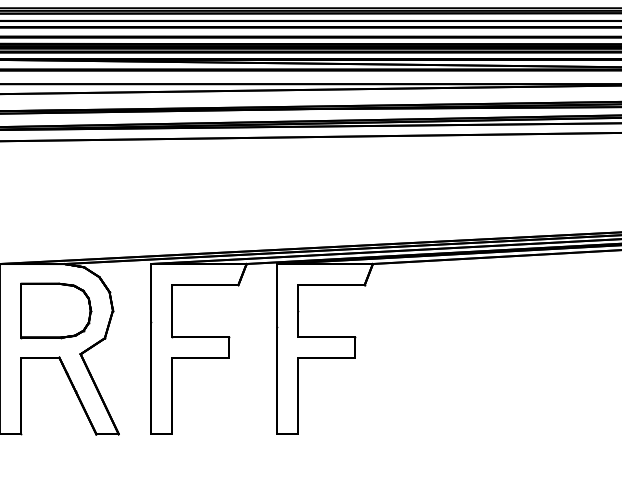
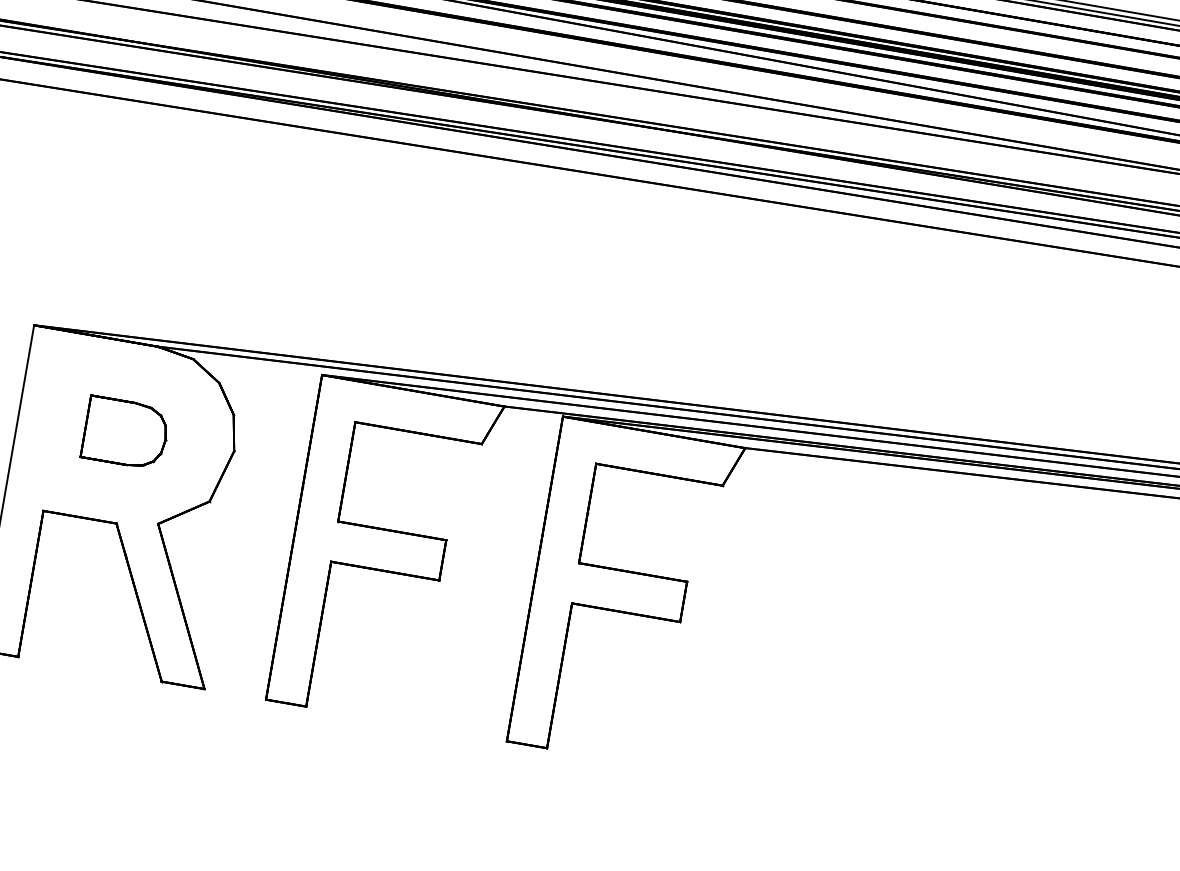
part: (56, 310) -> (126, 432), size x0.6

